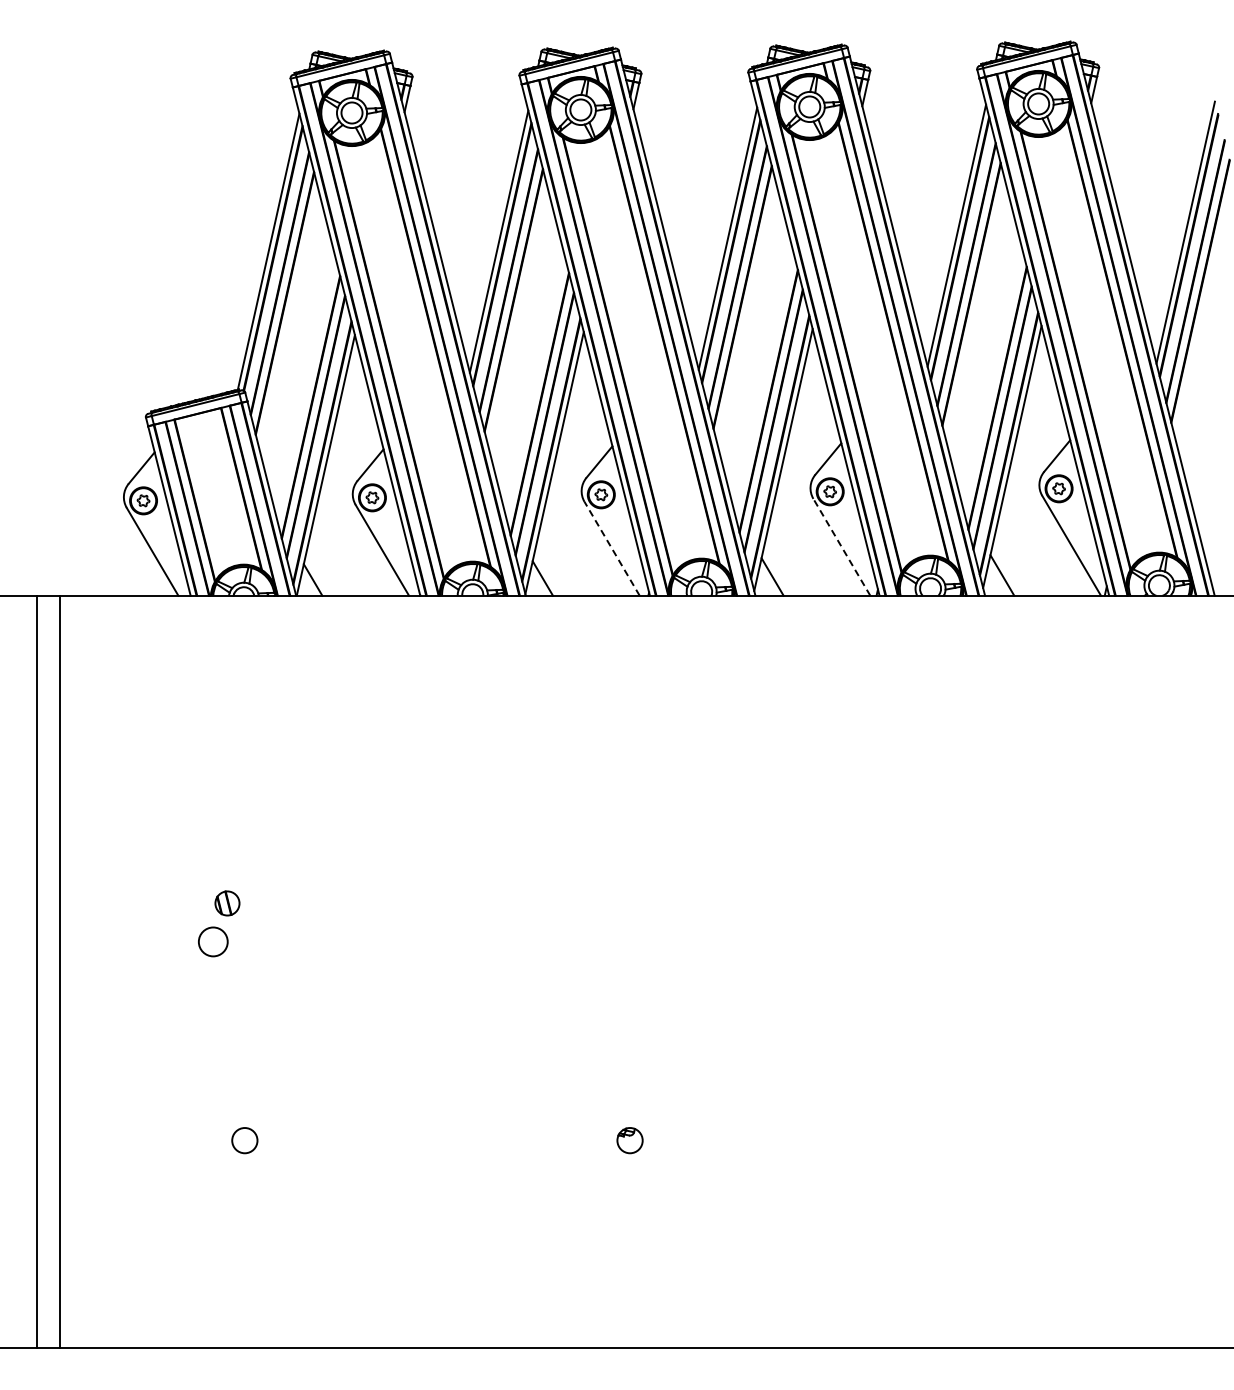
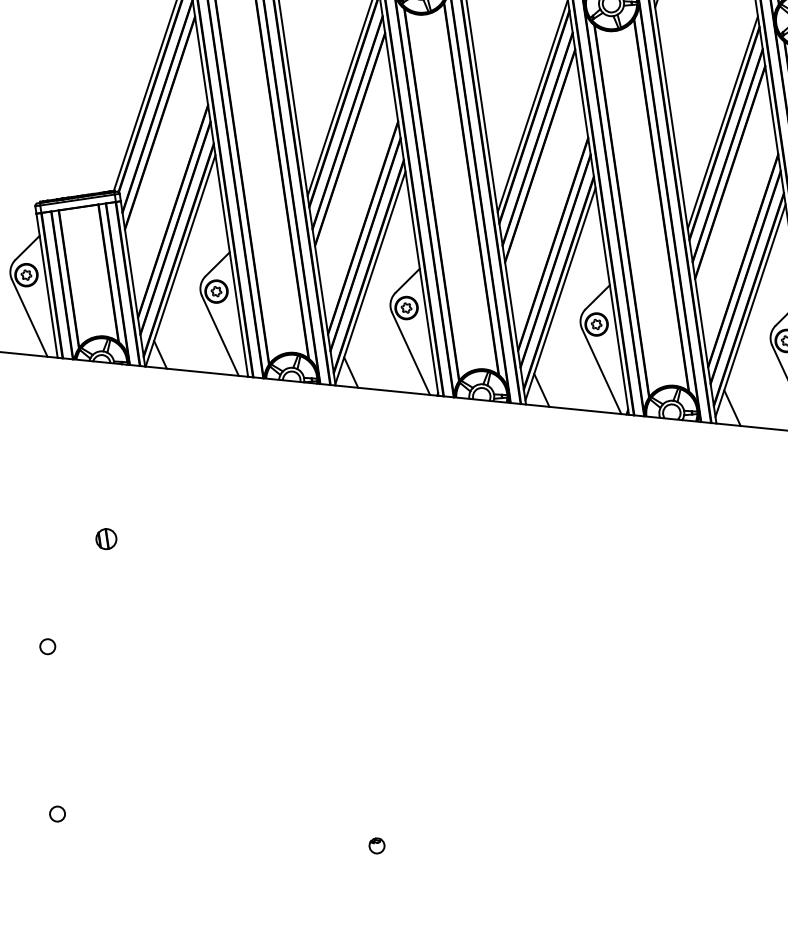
line: (841, 546) -> (601, 370), dashed -> solid
line: (611, 548) -> (410, 353), dashed -> solid
part: (227, 903) -> (106, 539), moved
circle: (213, 941) -> (47, 646), size x0.62
circle: (244, 1140) -> (57, 813), size x0.71
part: (630, 1140) -> (377, 845), size x0.71

